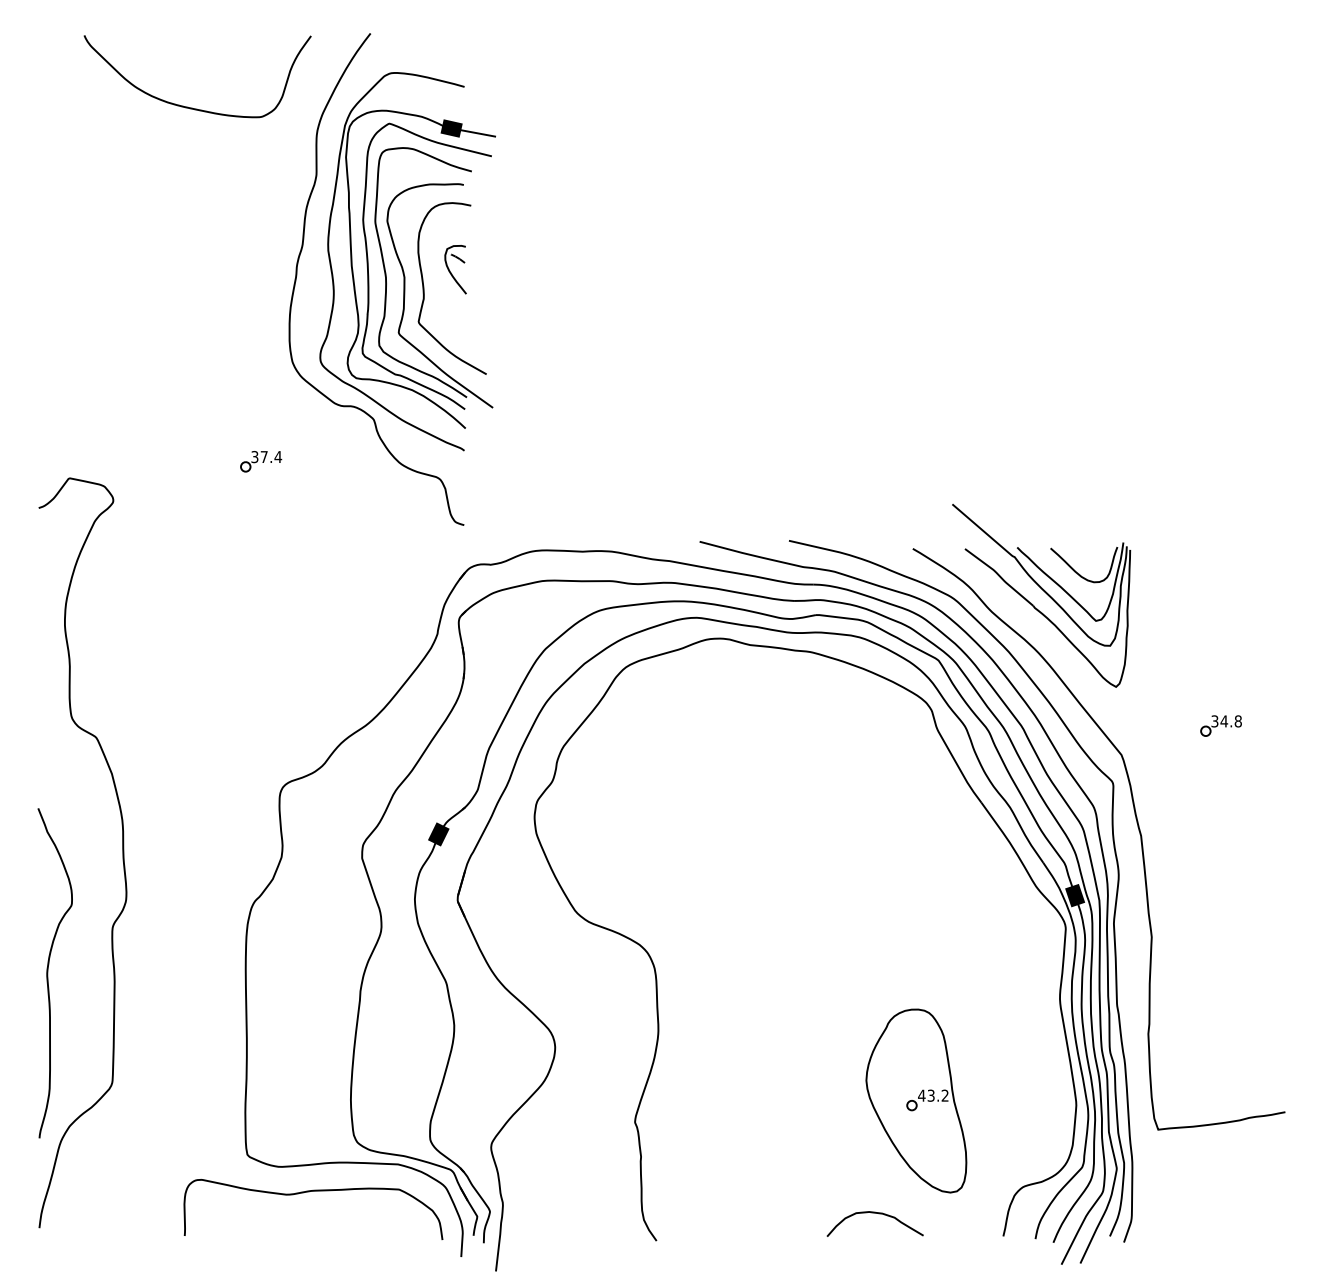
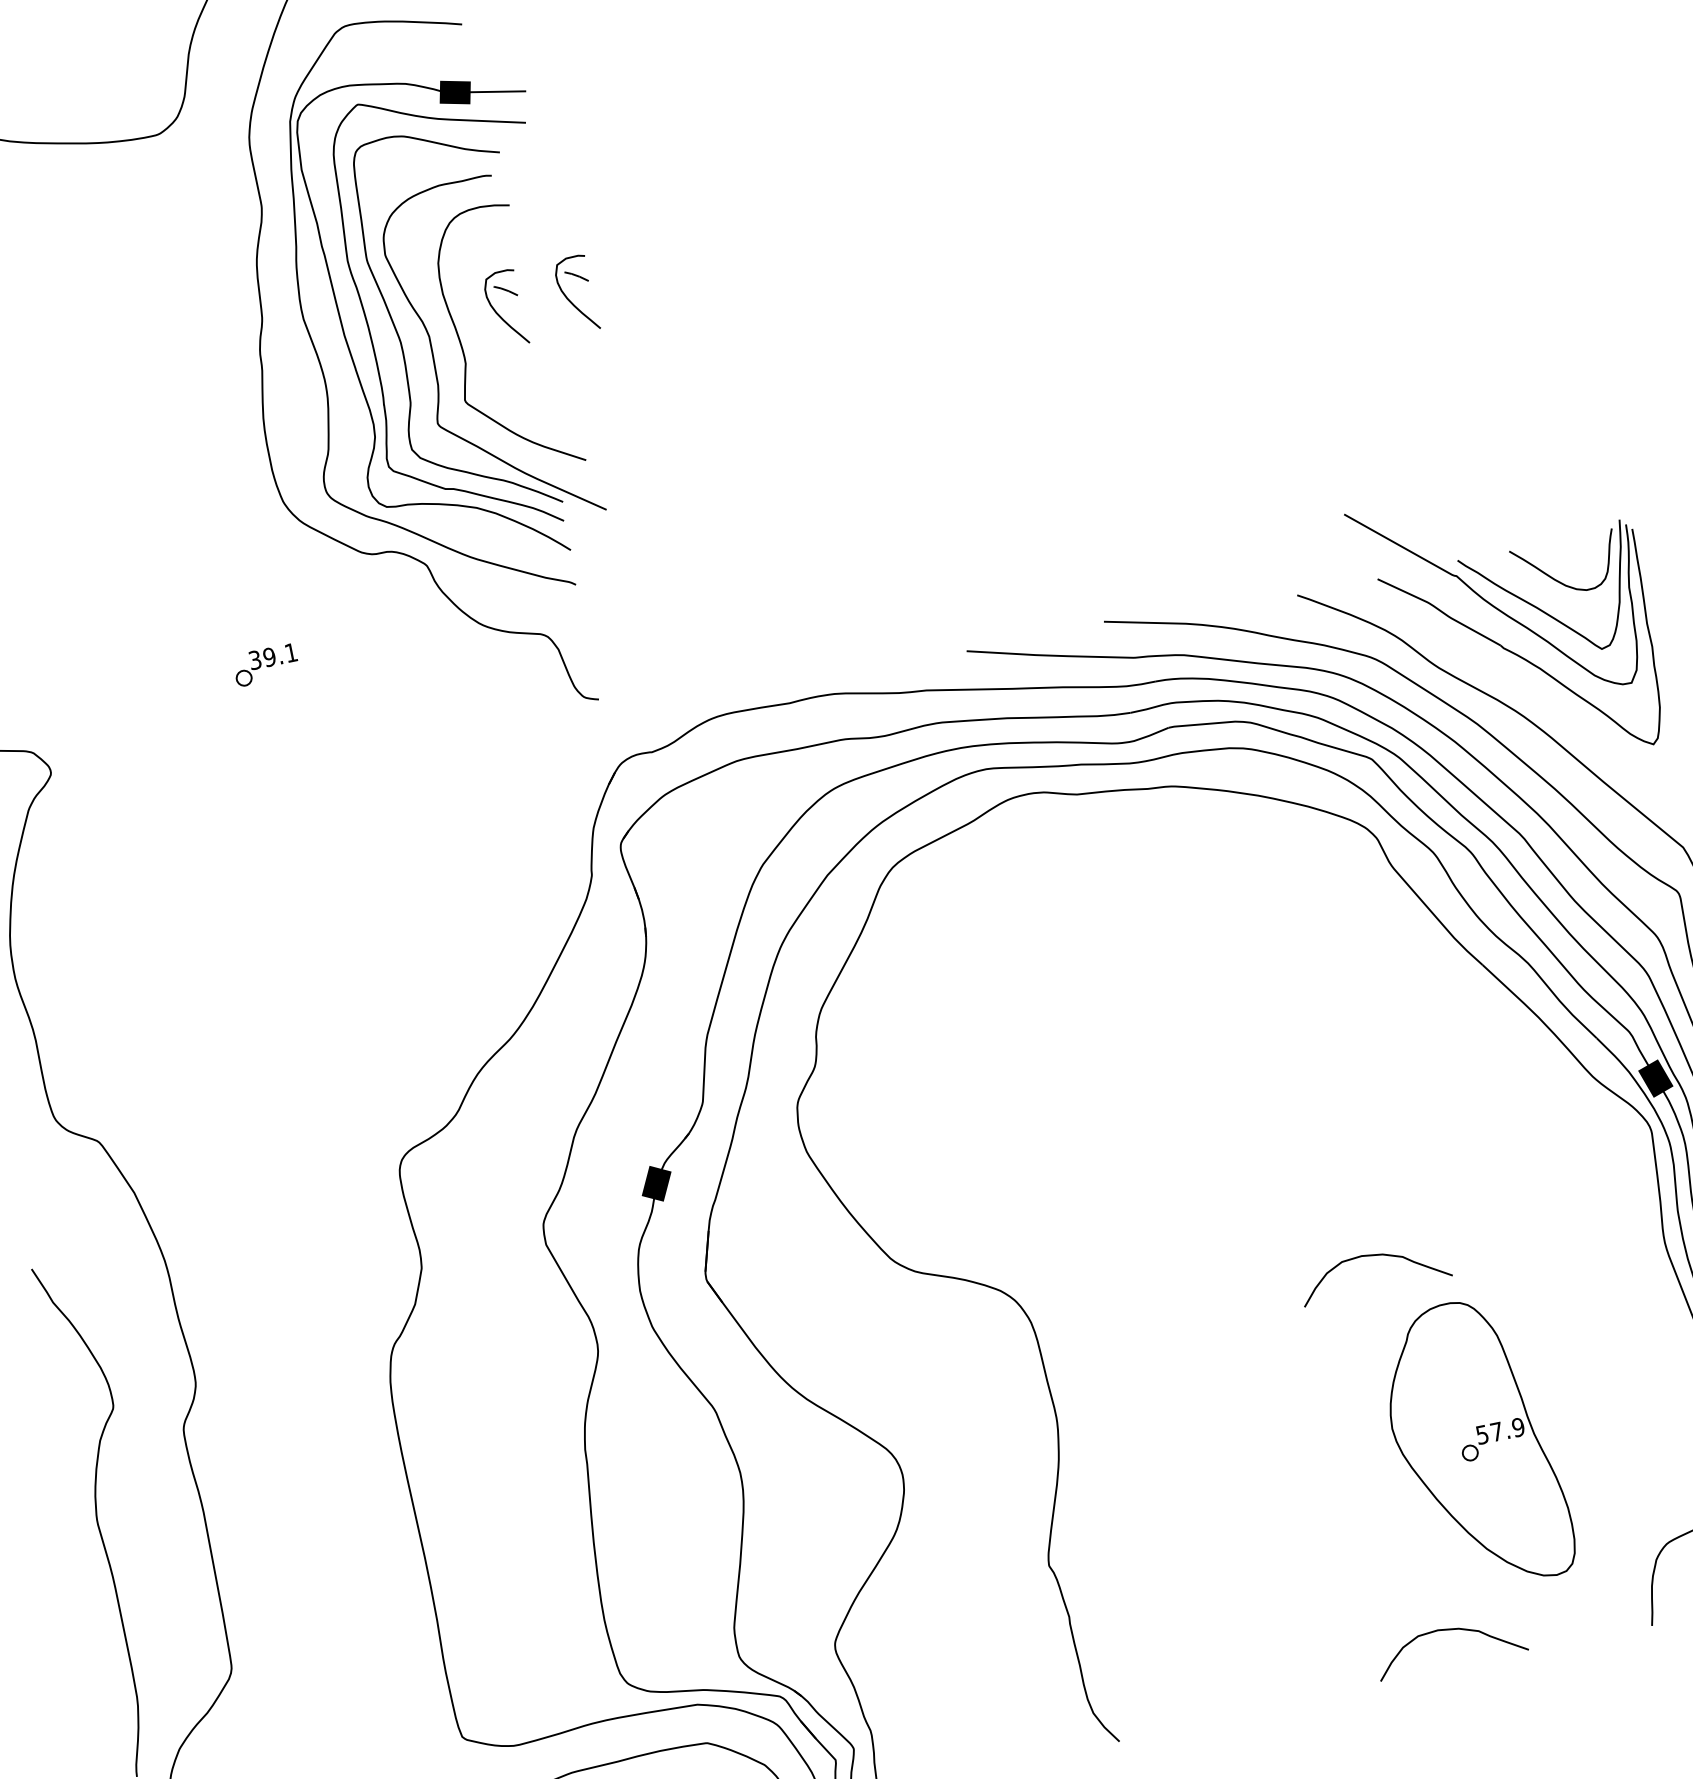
part: (501, 269) -> (576, 294), added
text: (271, 457) -> (280, 655), 37.4 -> 39.1
curve: (878, 971) -> (1376, 1257), added
text: (933, 1095) -> (1500, 1430), 43.2 -> 57.9

